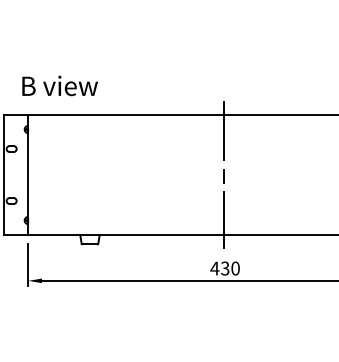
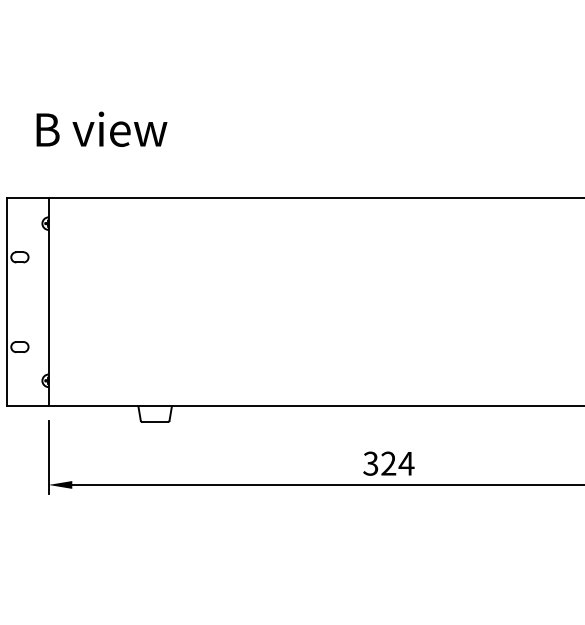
text: (59, 85) -> (100, 128), moved
line: (223, 175) -> (385, 303), removed
text: (225, 268) -> (389, 463), 430 -> 324

